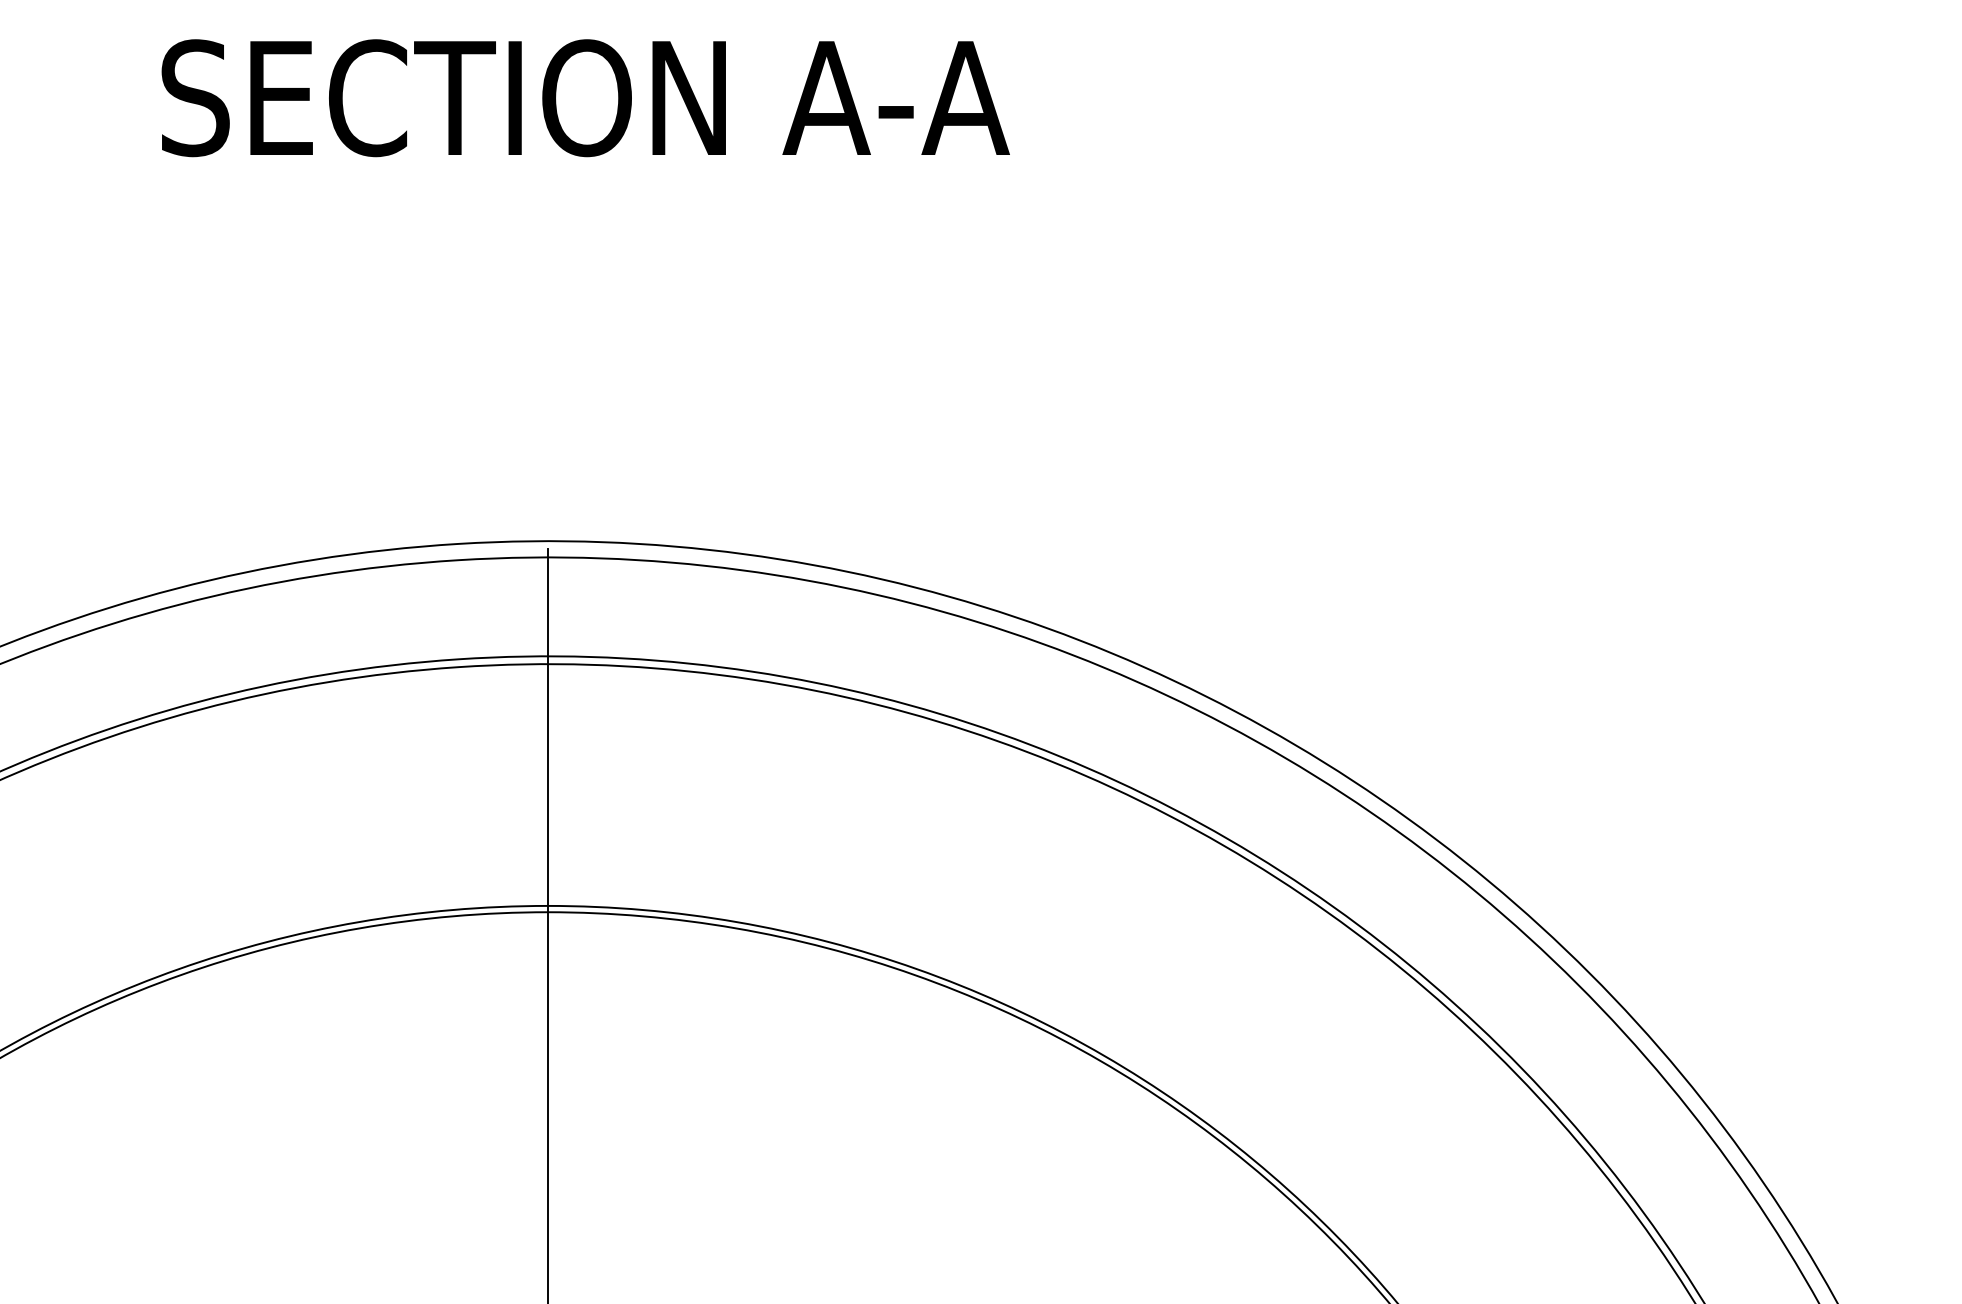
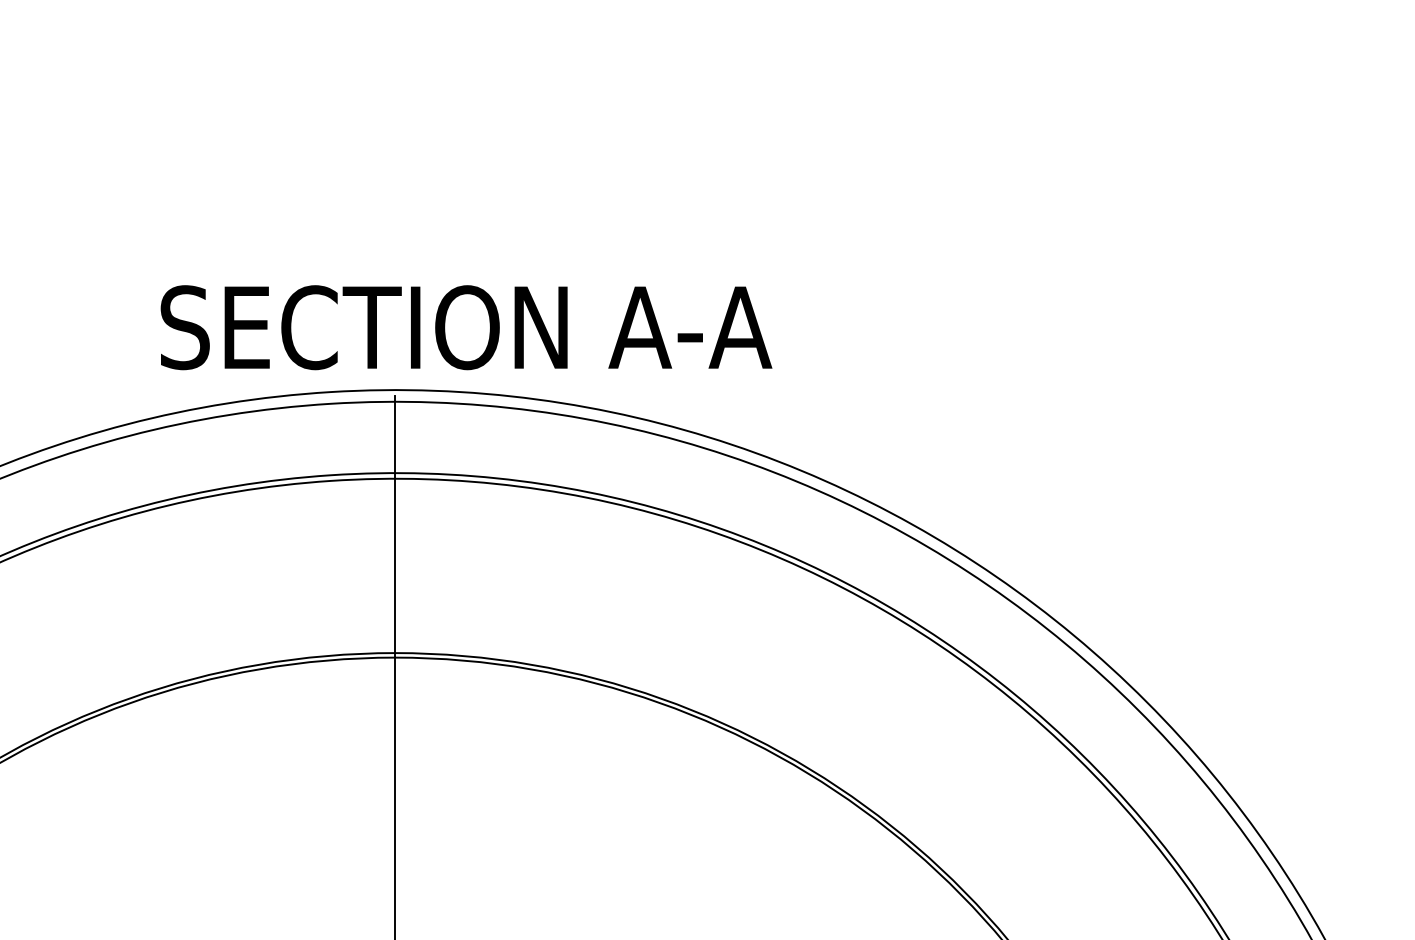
text: (585, 97) -> (466, 327), moved

